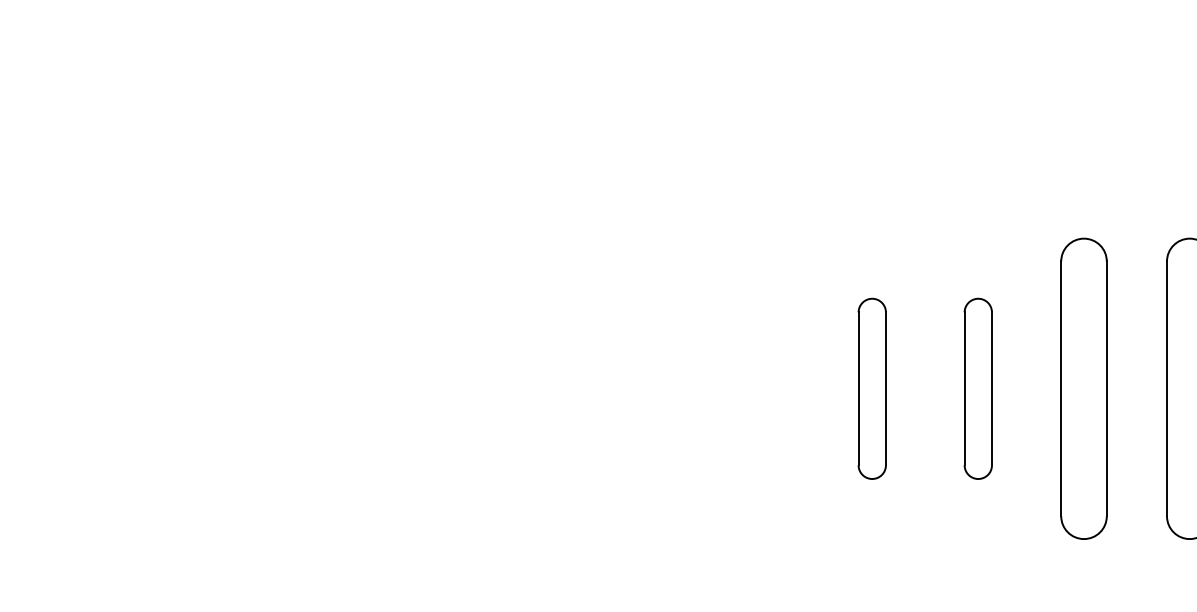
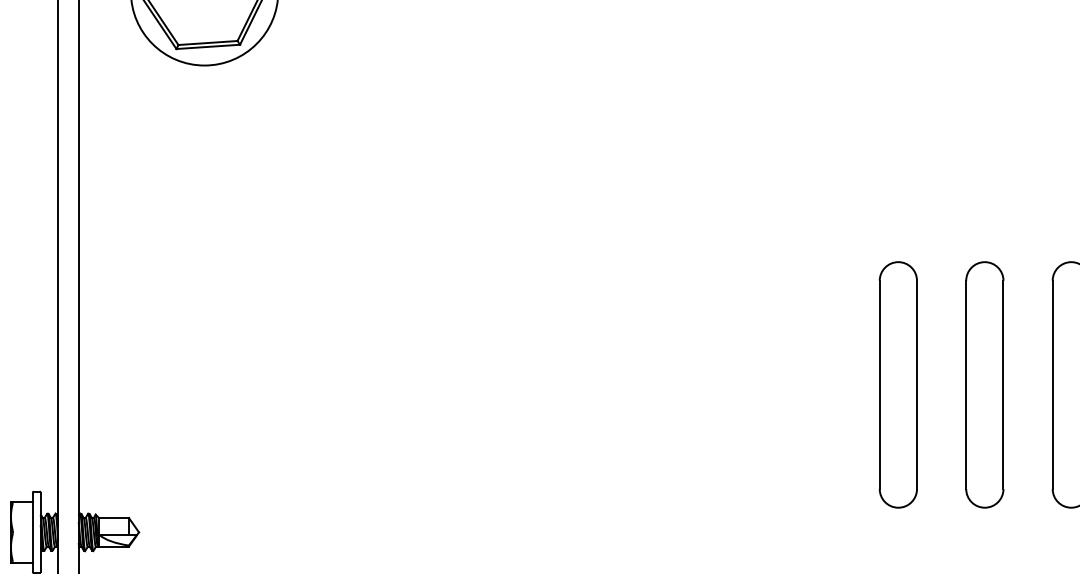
part: (871, 388) -> (897, 384), size x1.67
part: (977, 388) -> (984, 384), size x1.67

